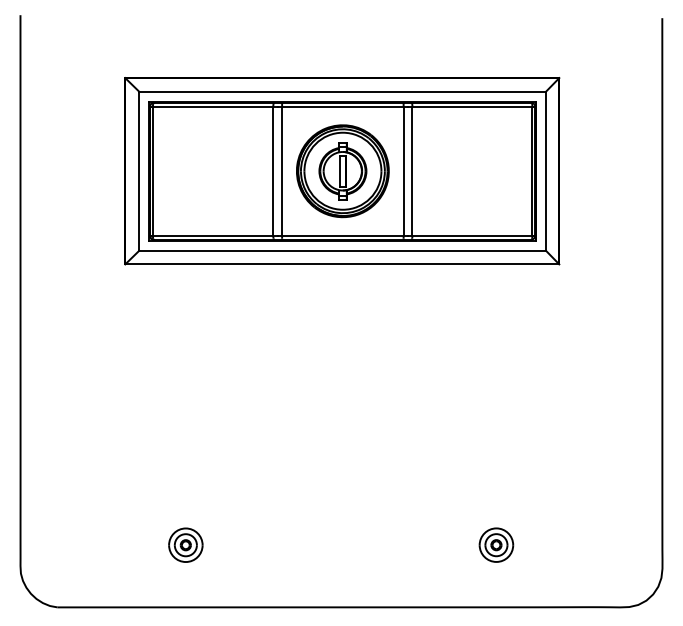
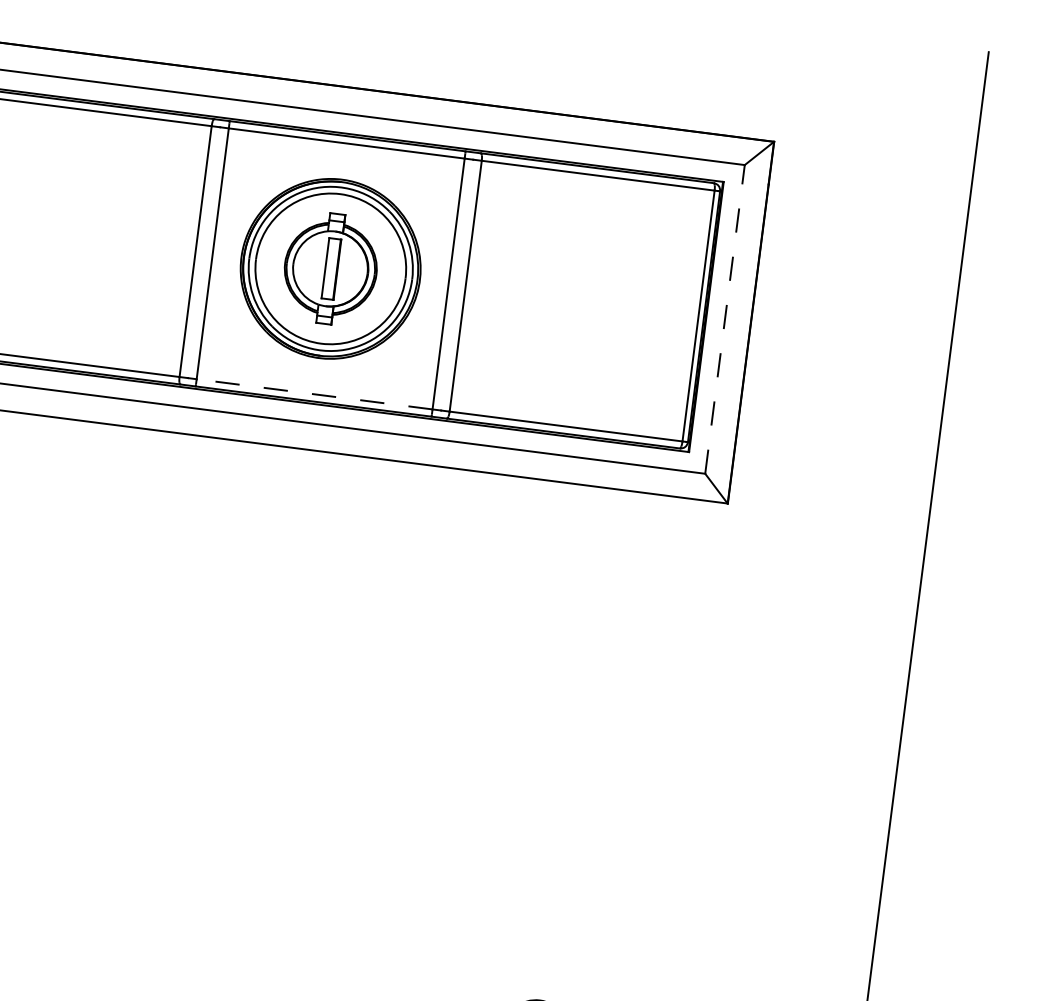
line: (545, 171) -> (723, 319), solid -> dashed
line: (342, 235) -> (313, 393), solid -> dashed

